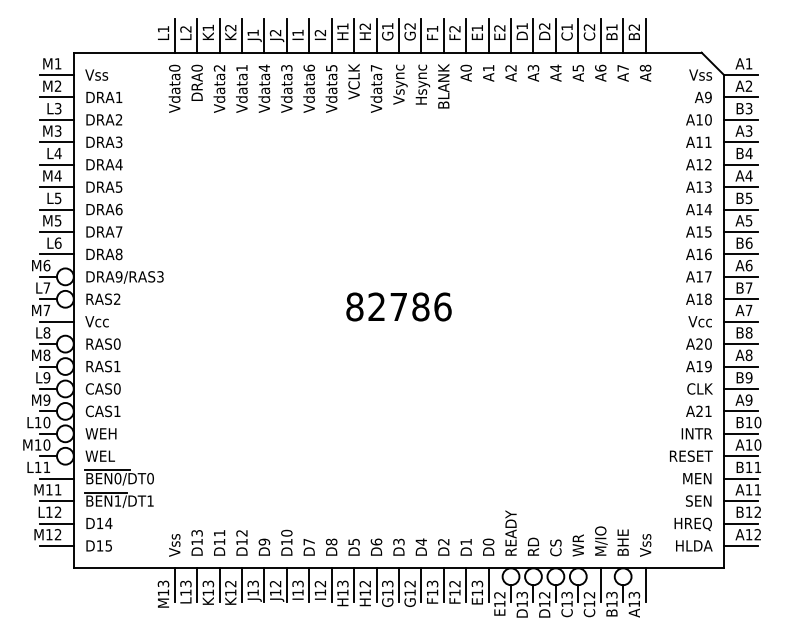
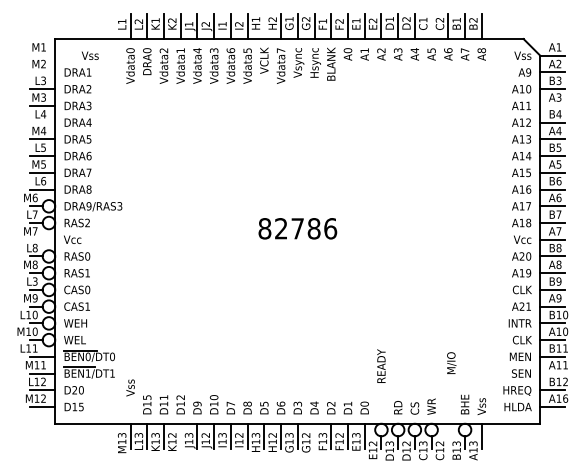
line: (354, 35) -> (264, 26), removed
line: (578, 35) -> (431, 26), removed
text: (96, 74) -> (90, 55), moved
line: (56, 75) -> (42, 56), removed
line: (56, 97) -> (42, 72), removed
line: (740, 142) -> (552, 106), removed
line: (56, 164) -> (42, 122), removed
line: (56, 321) -> (42, 239), removed
text: (46, 377) -> (34, 281), L9 -> L3
text: (690, 455) -> (515, 339), RESET -> CLK
line: (740, 501) -> (552, 373), removed
text: (104, 523) -> (78, 390), D14 -> D20
text: (510, 532) -> (381, 365), moved
text: (196, 533) -> (146, 397), D13 -> D15
text: (757, 534) -> (565, 398), A12 -> A16
text: (601, 540) -> (451, 362), moved
text: (174, 545) -> (130, 388), moved
line: (241, 584) -> (180, 435), removed
line: (421, 584) -> (314, 435), removed
line: (600, 584) -> (448, 435), removed

